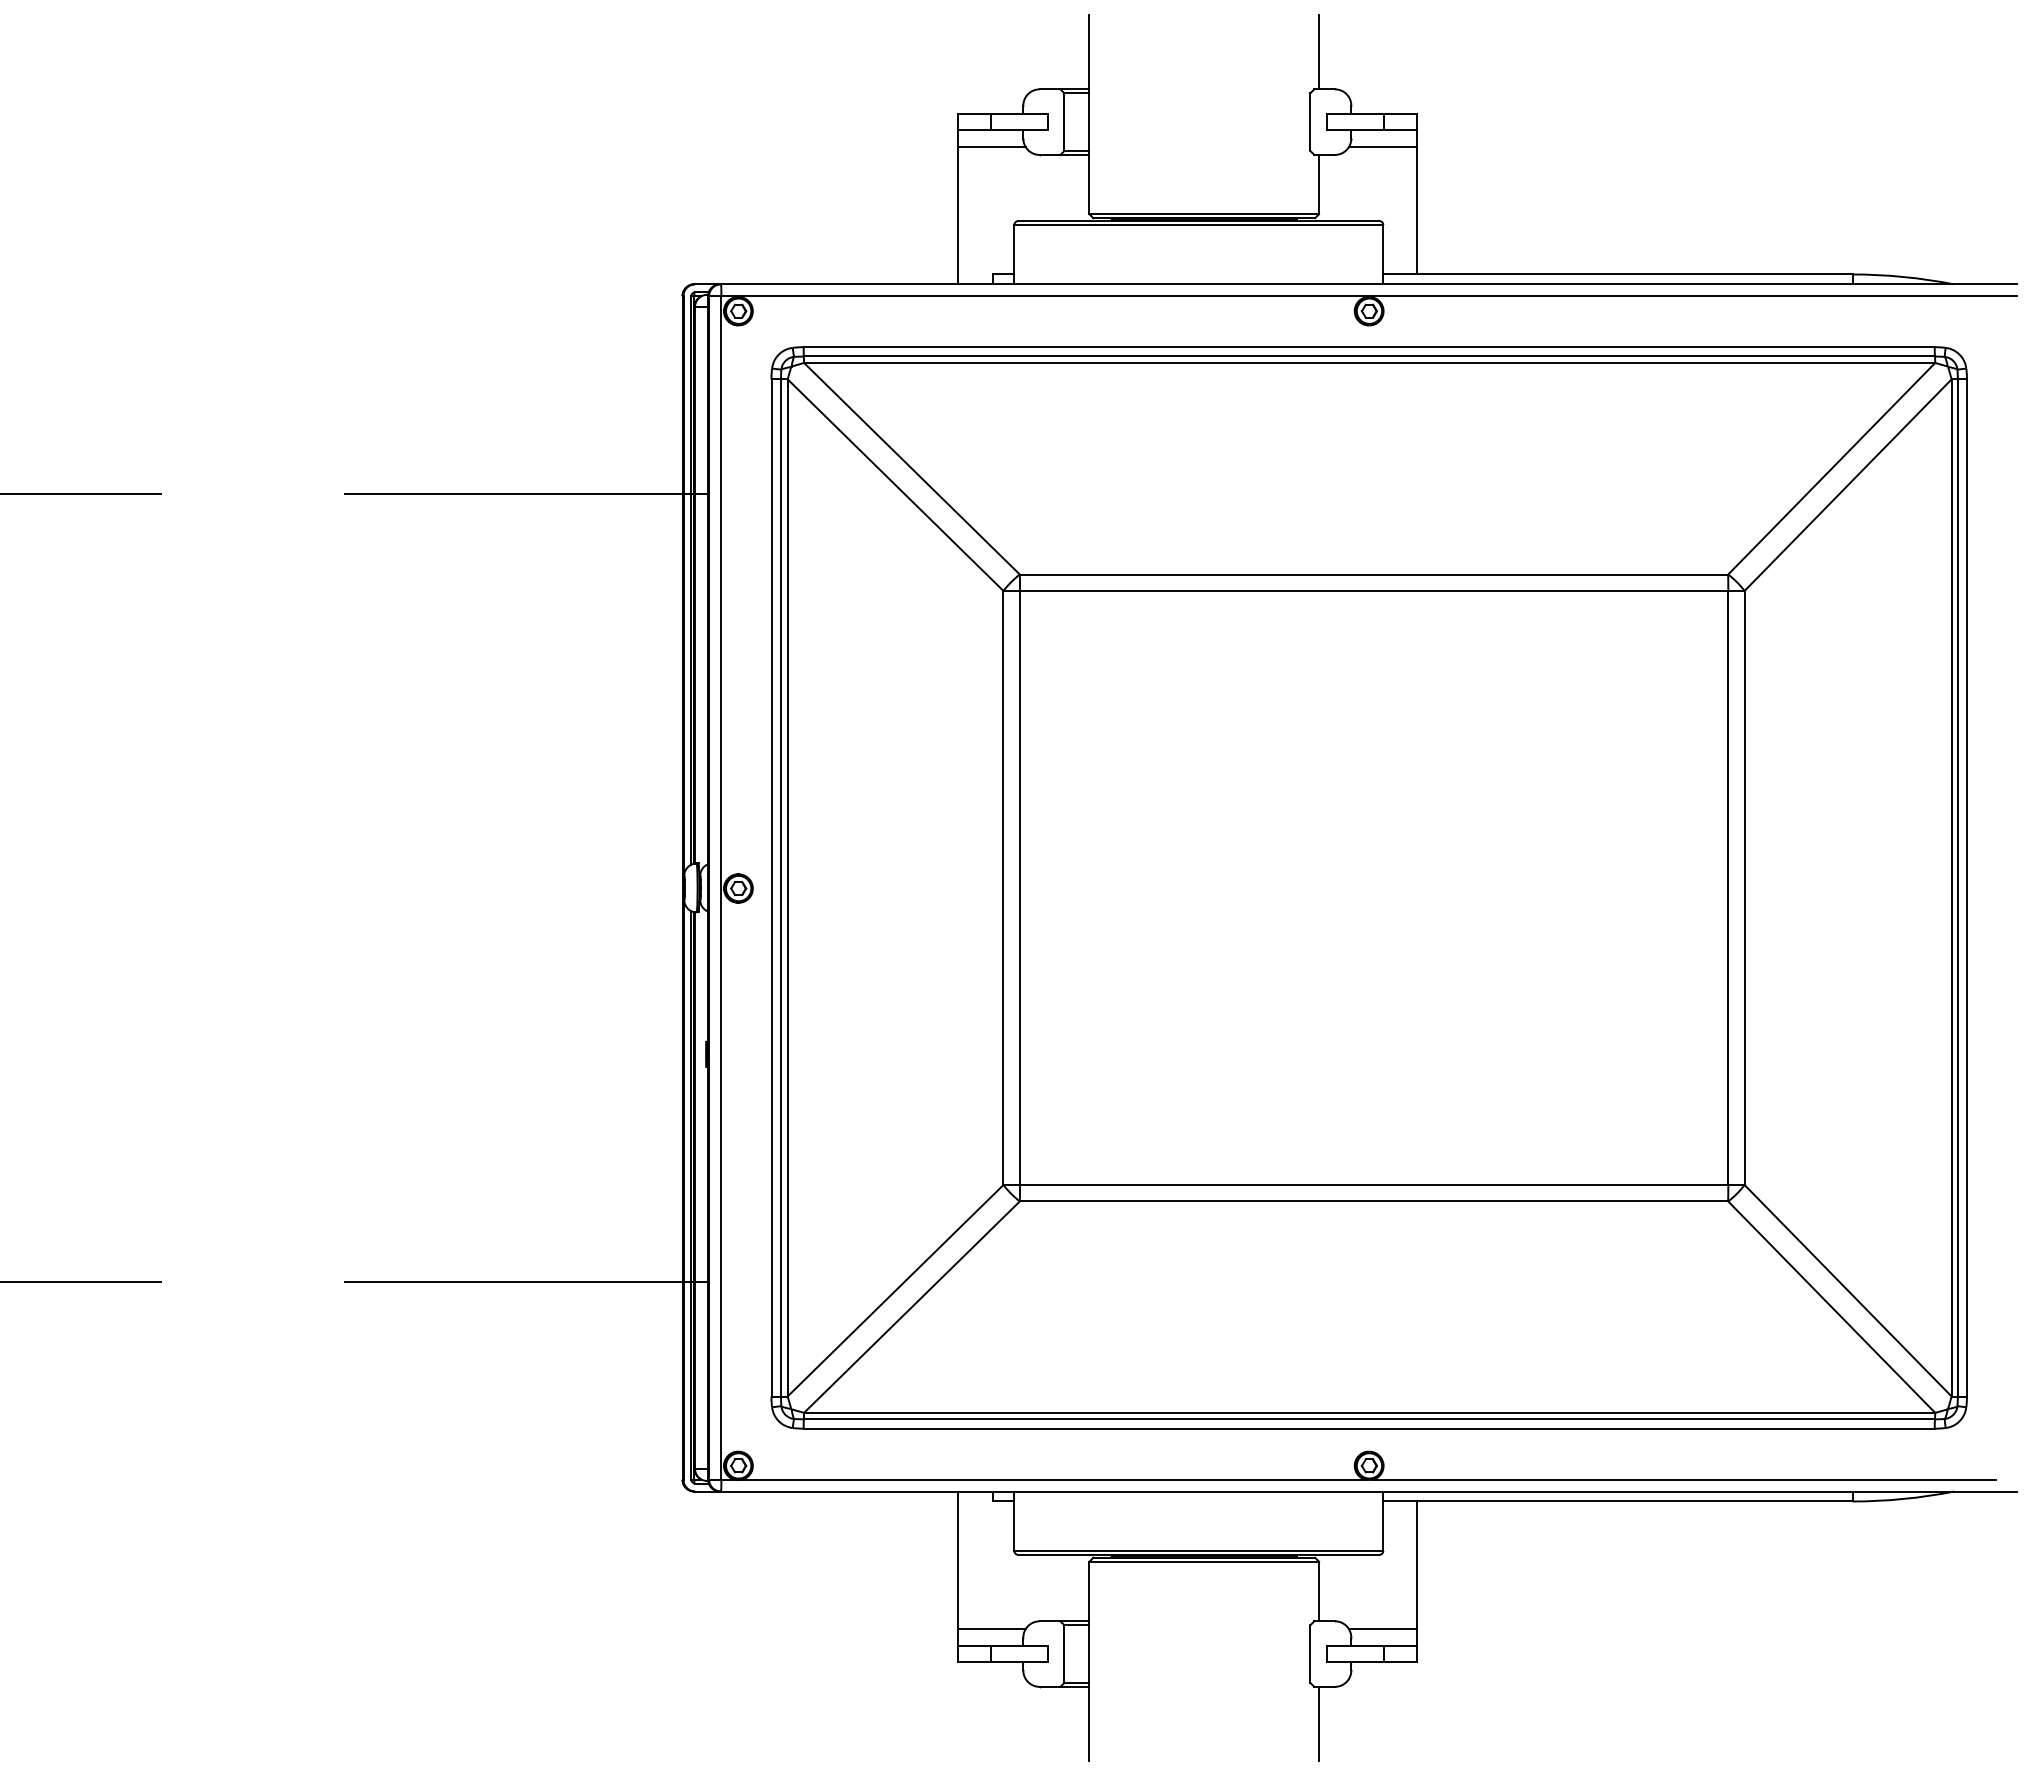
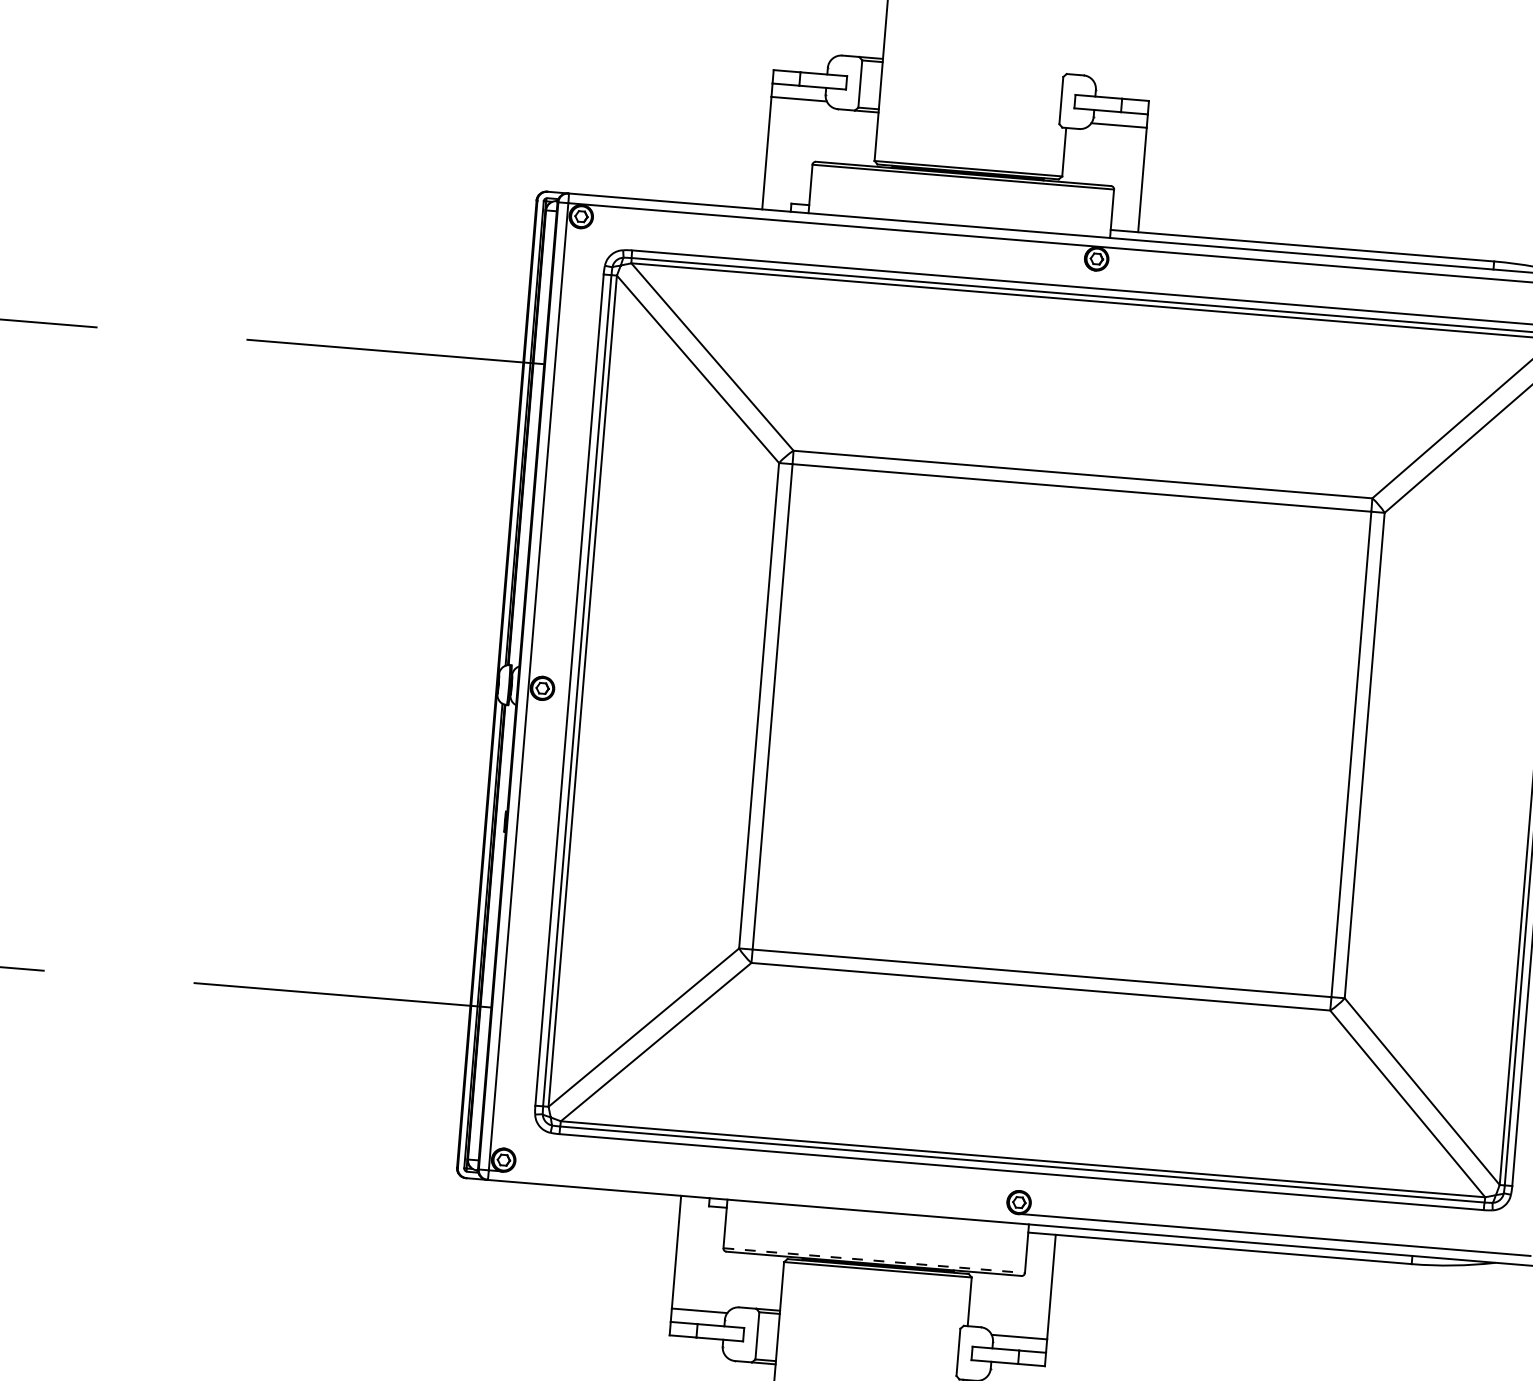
line: (1319, 51) -> (1073, 43), removed
line: (1053, 1479) -> (760, 1192), removed
line: (1199, 1550) -> (874, 1260), solid -> dashed

